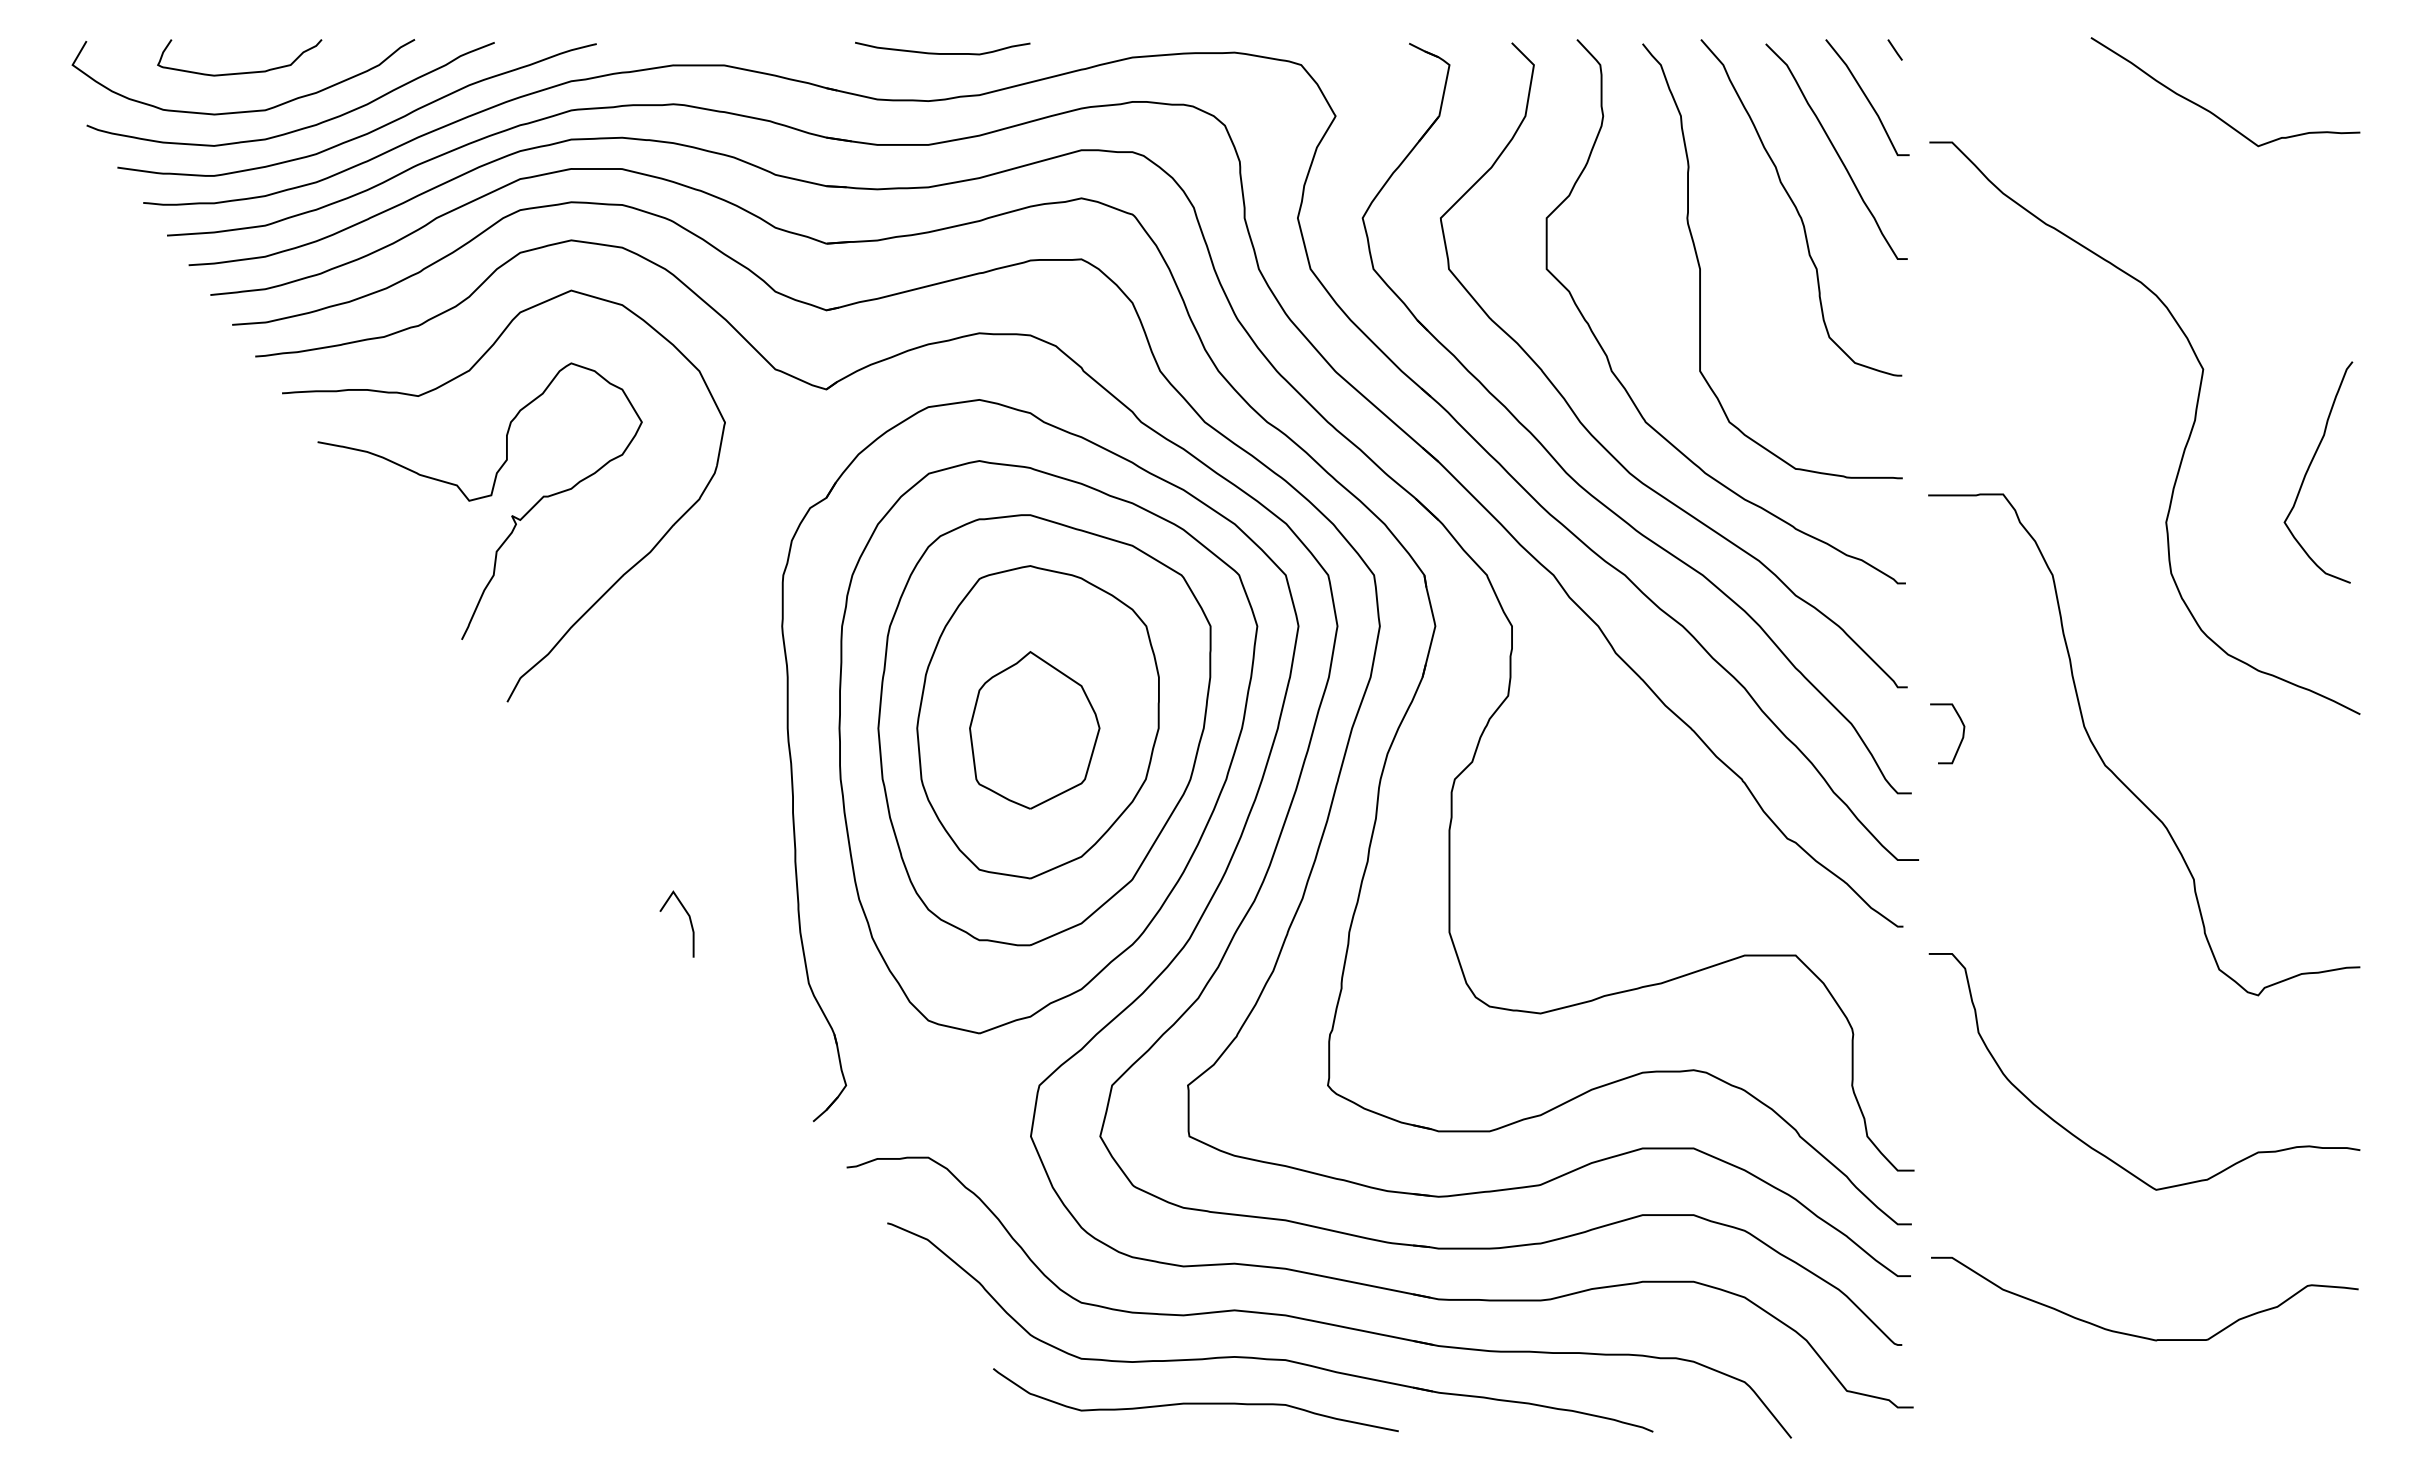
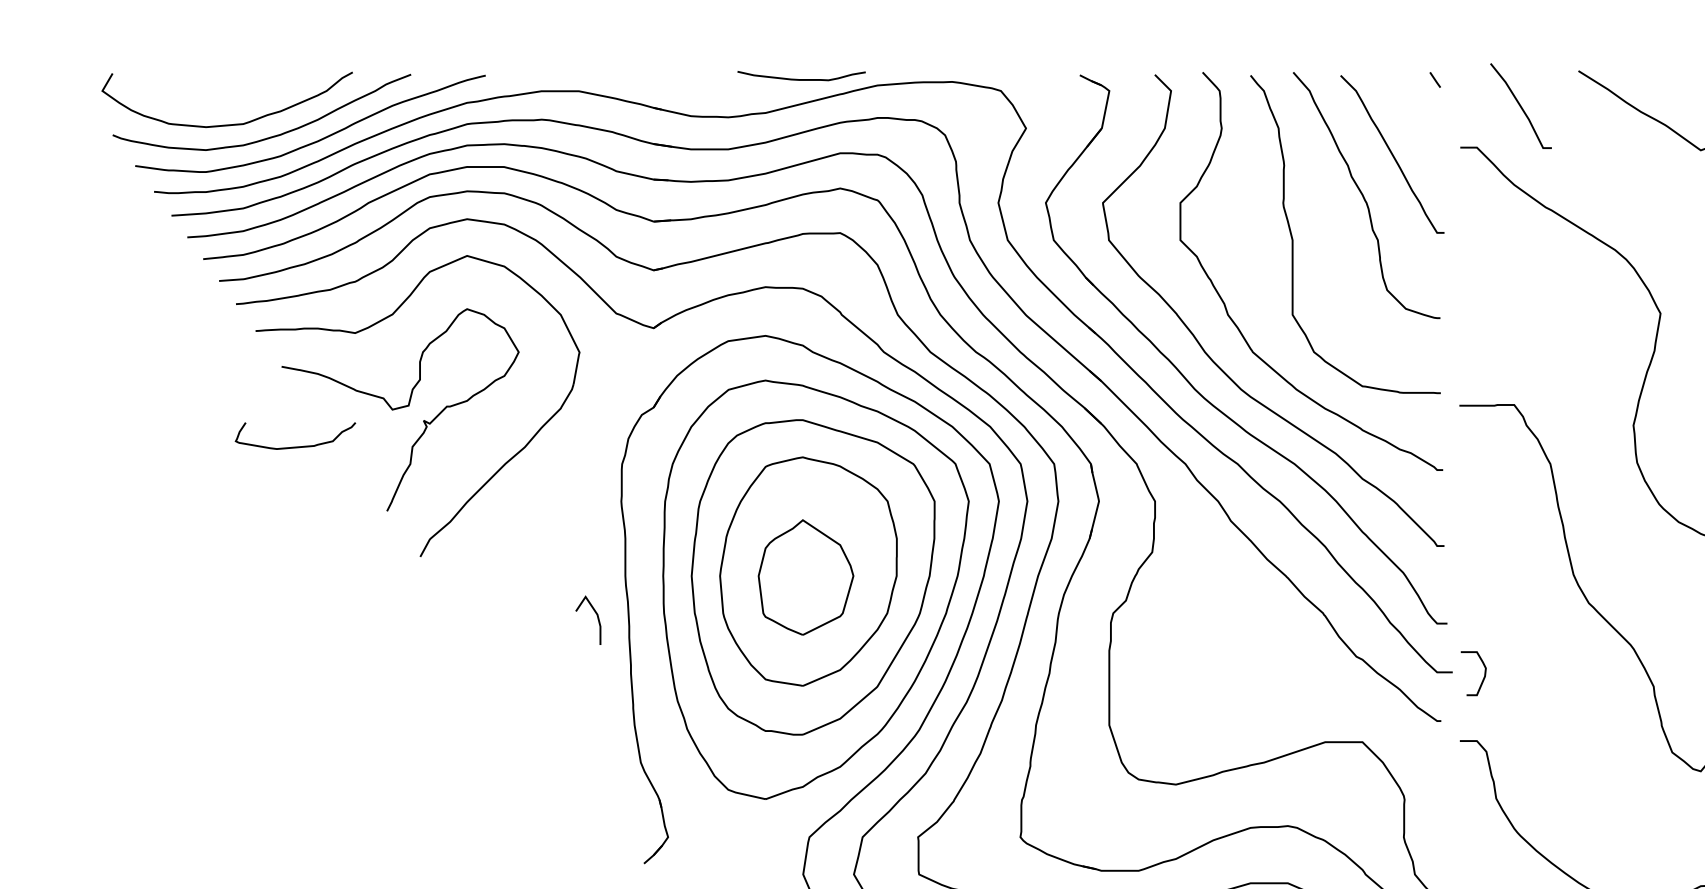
curve: (942, 53) -> (801, 79), moved
curve: (239, 72) -> (295, 446), moved
curve: (1867, 97) -> (1521, 105), moved
curve: (1961, 738) -> (1483, 677), moved
curve: (689, 920) -> (597, 617), moved

